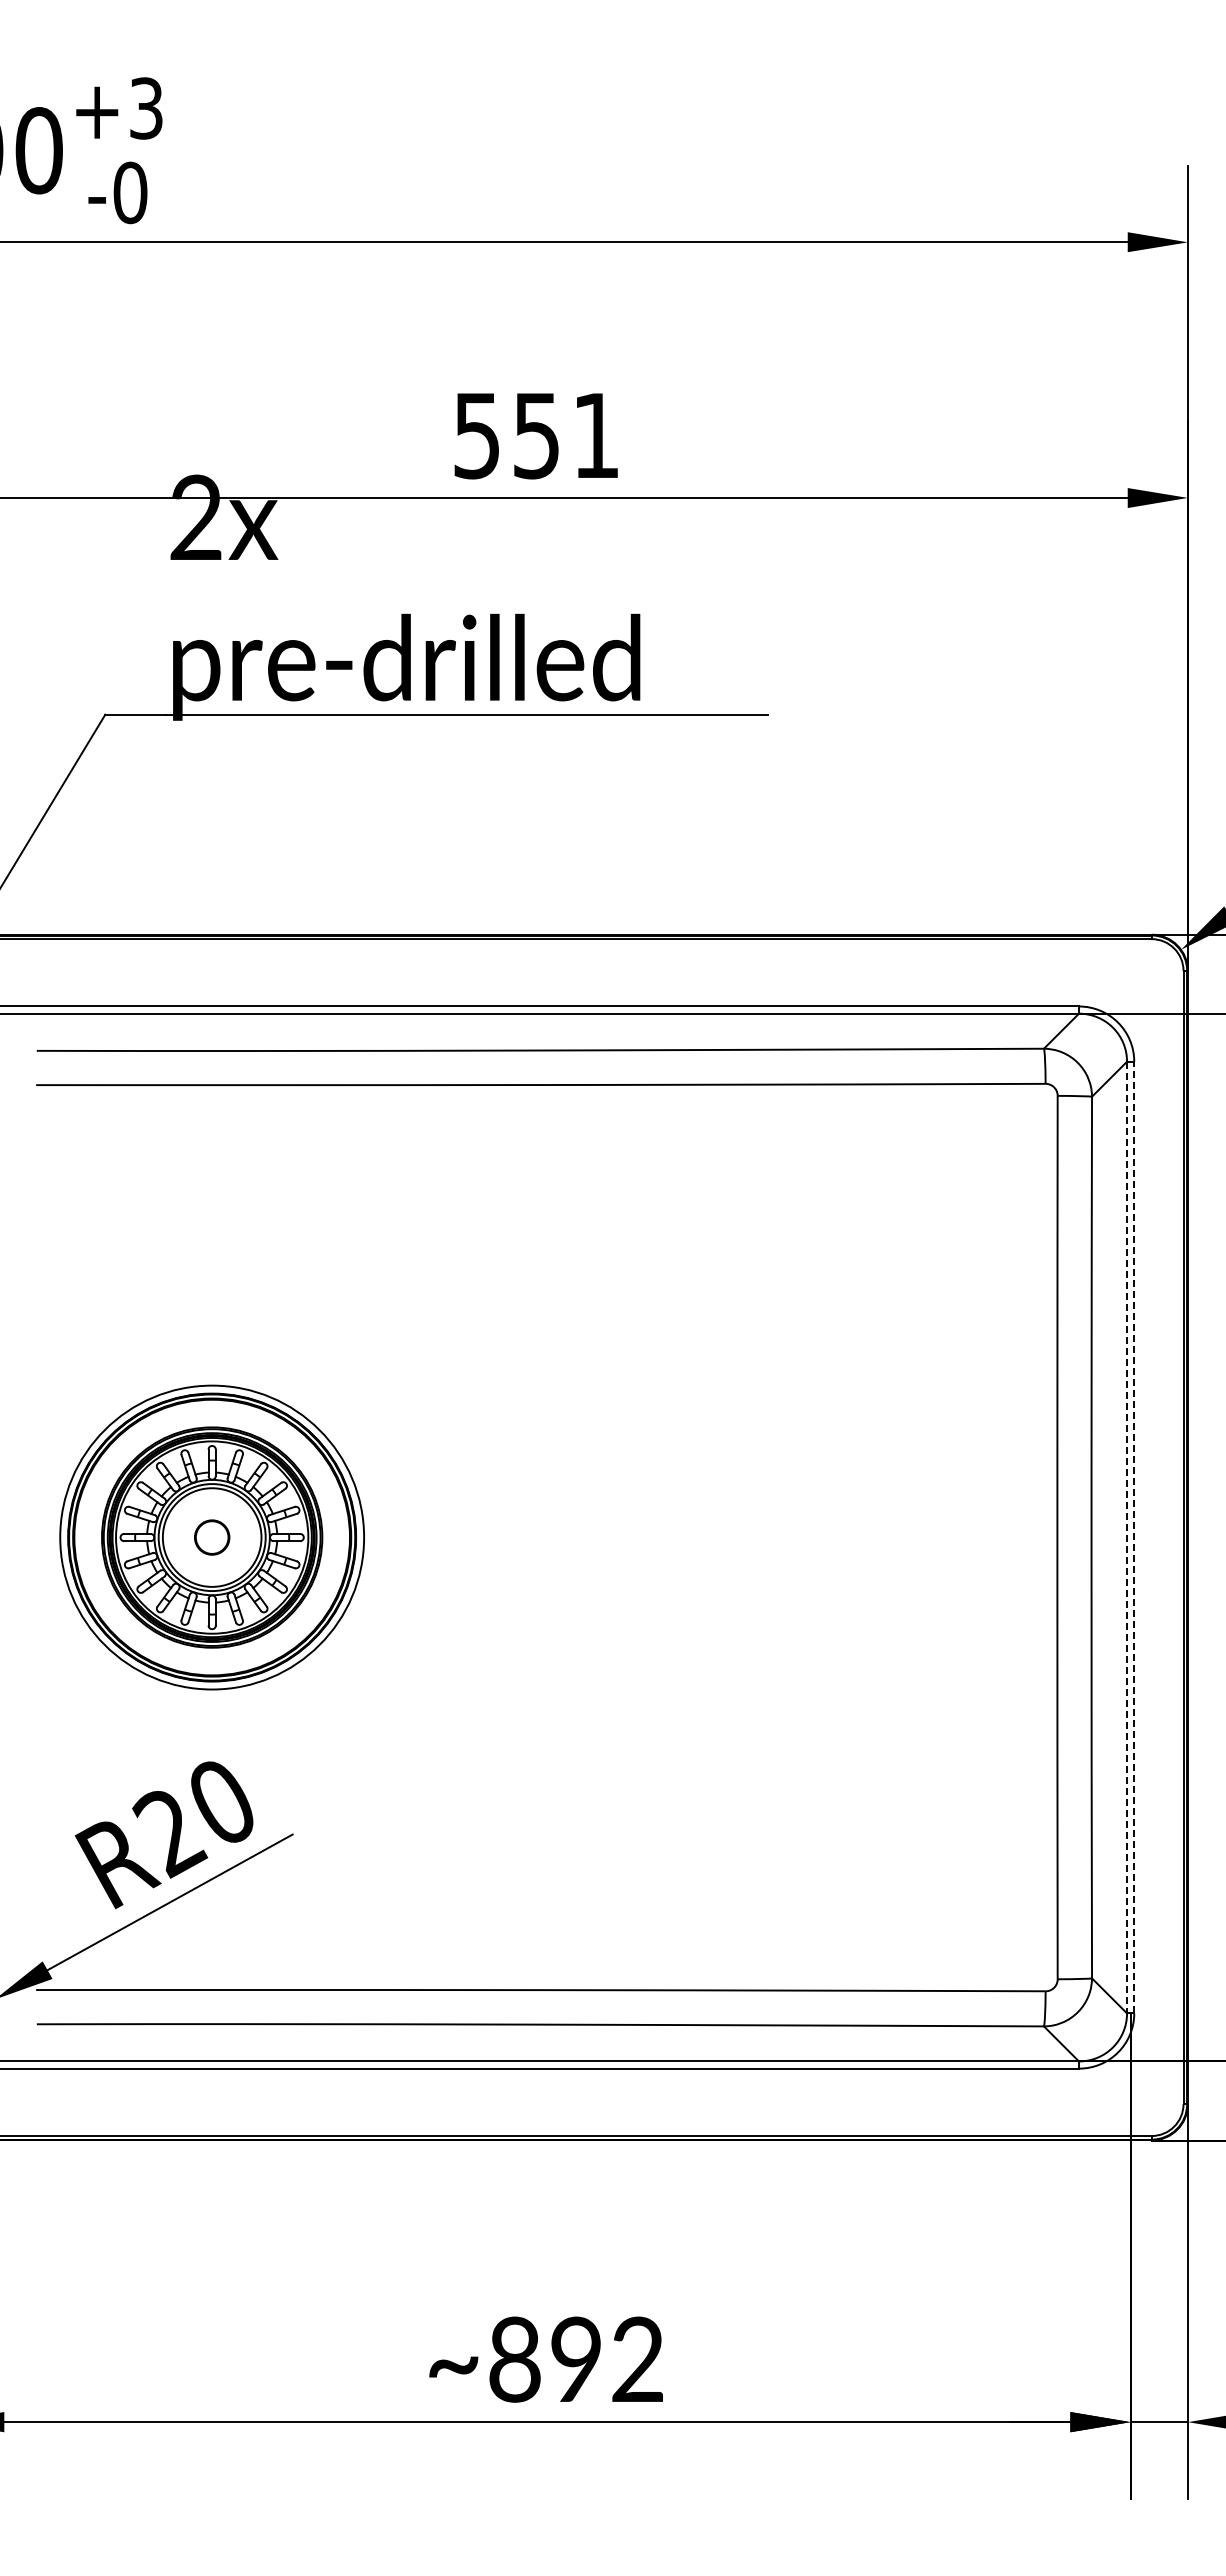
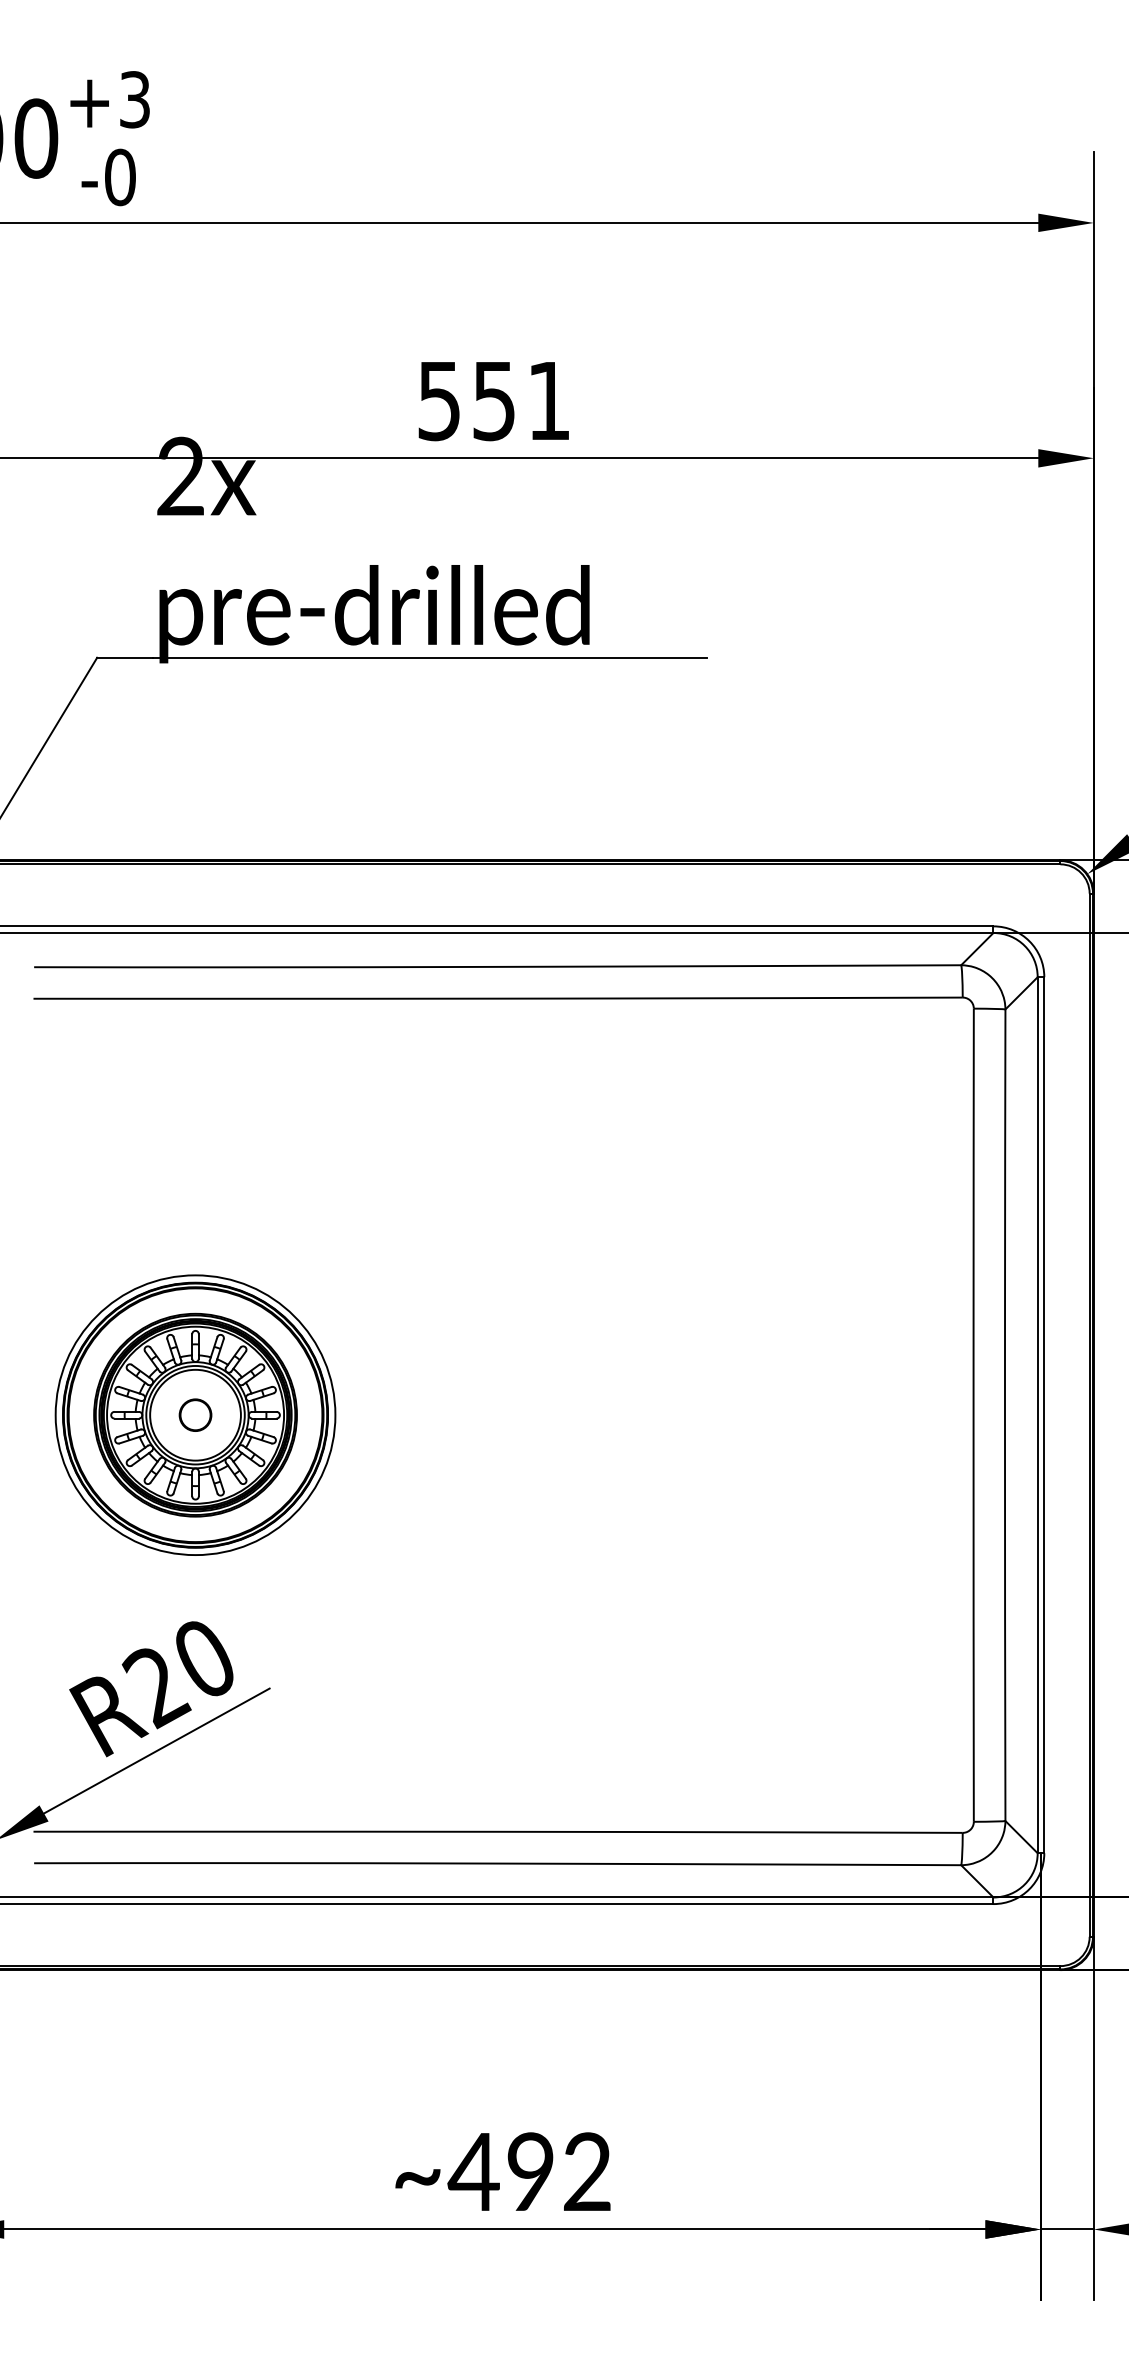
line: (1127, 1537) -> (1038, 1415), dashed -> solid
line: (1134, 1537) -> (1044, 1415), dashed -> solid
text: (513, 2359) -> (472, 2171), ~892 -> ~492

